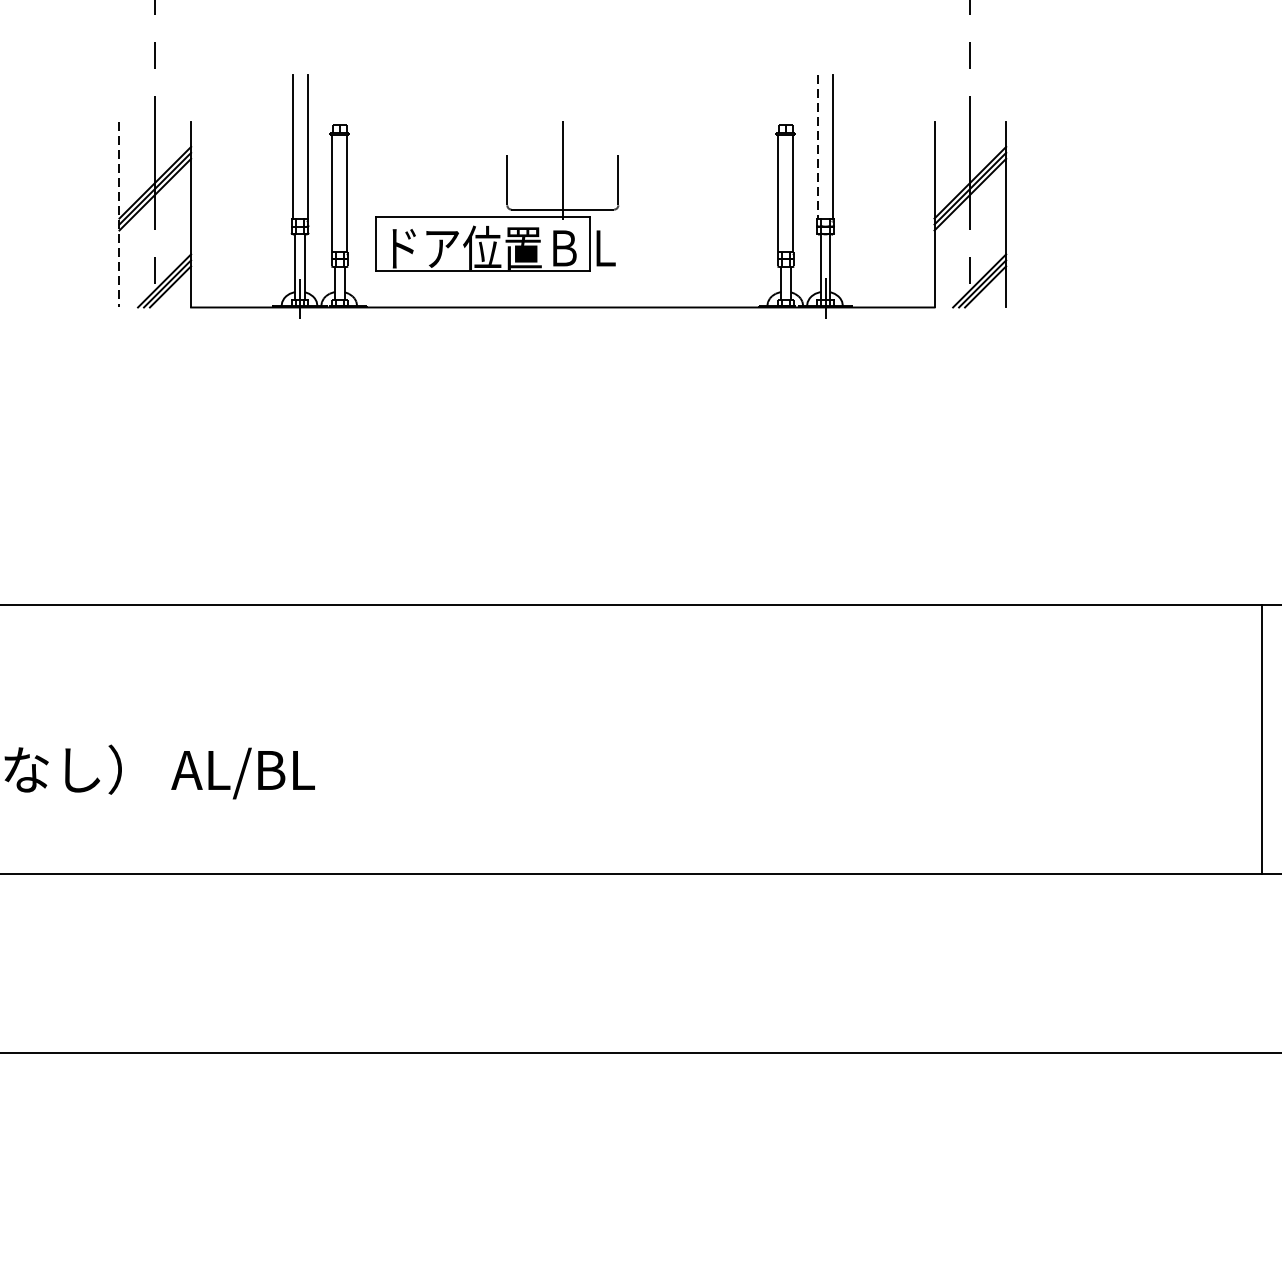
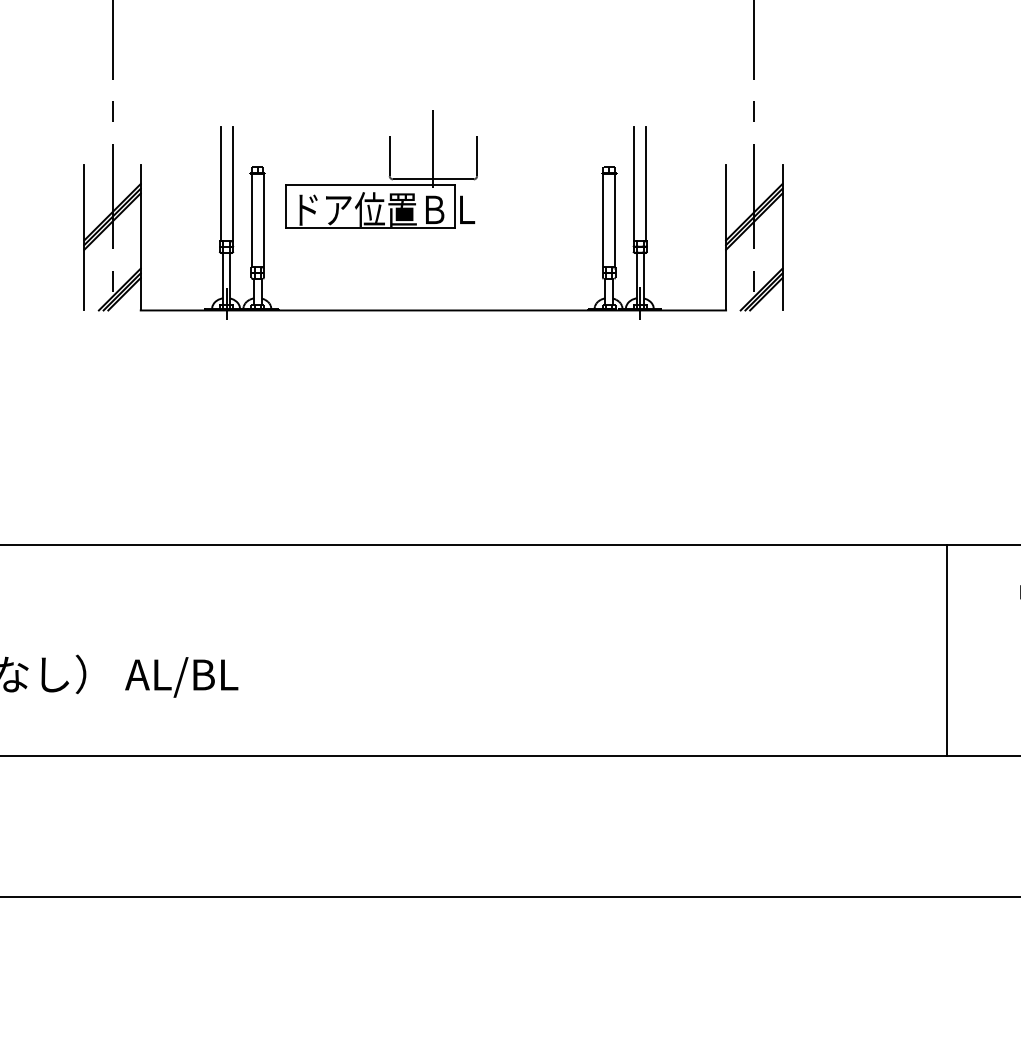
line: (818, 147) -> (634, 184), dashed -> solid
part: (507, 197) -> (389, 169), moved
line: (119, 214) -> (84, 237), dashed -> solid
line: (1261, 739) -> (946, 650), moved

